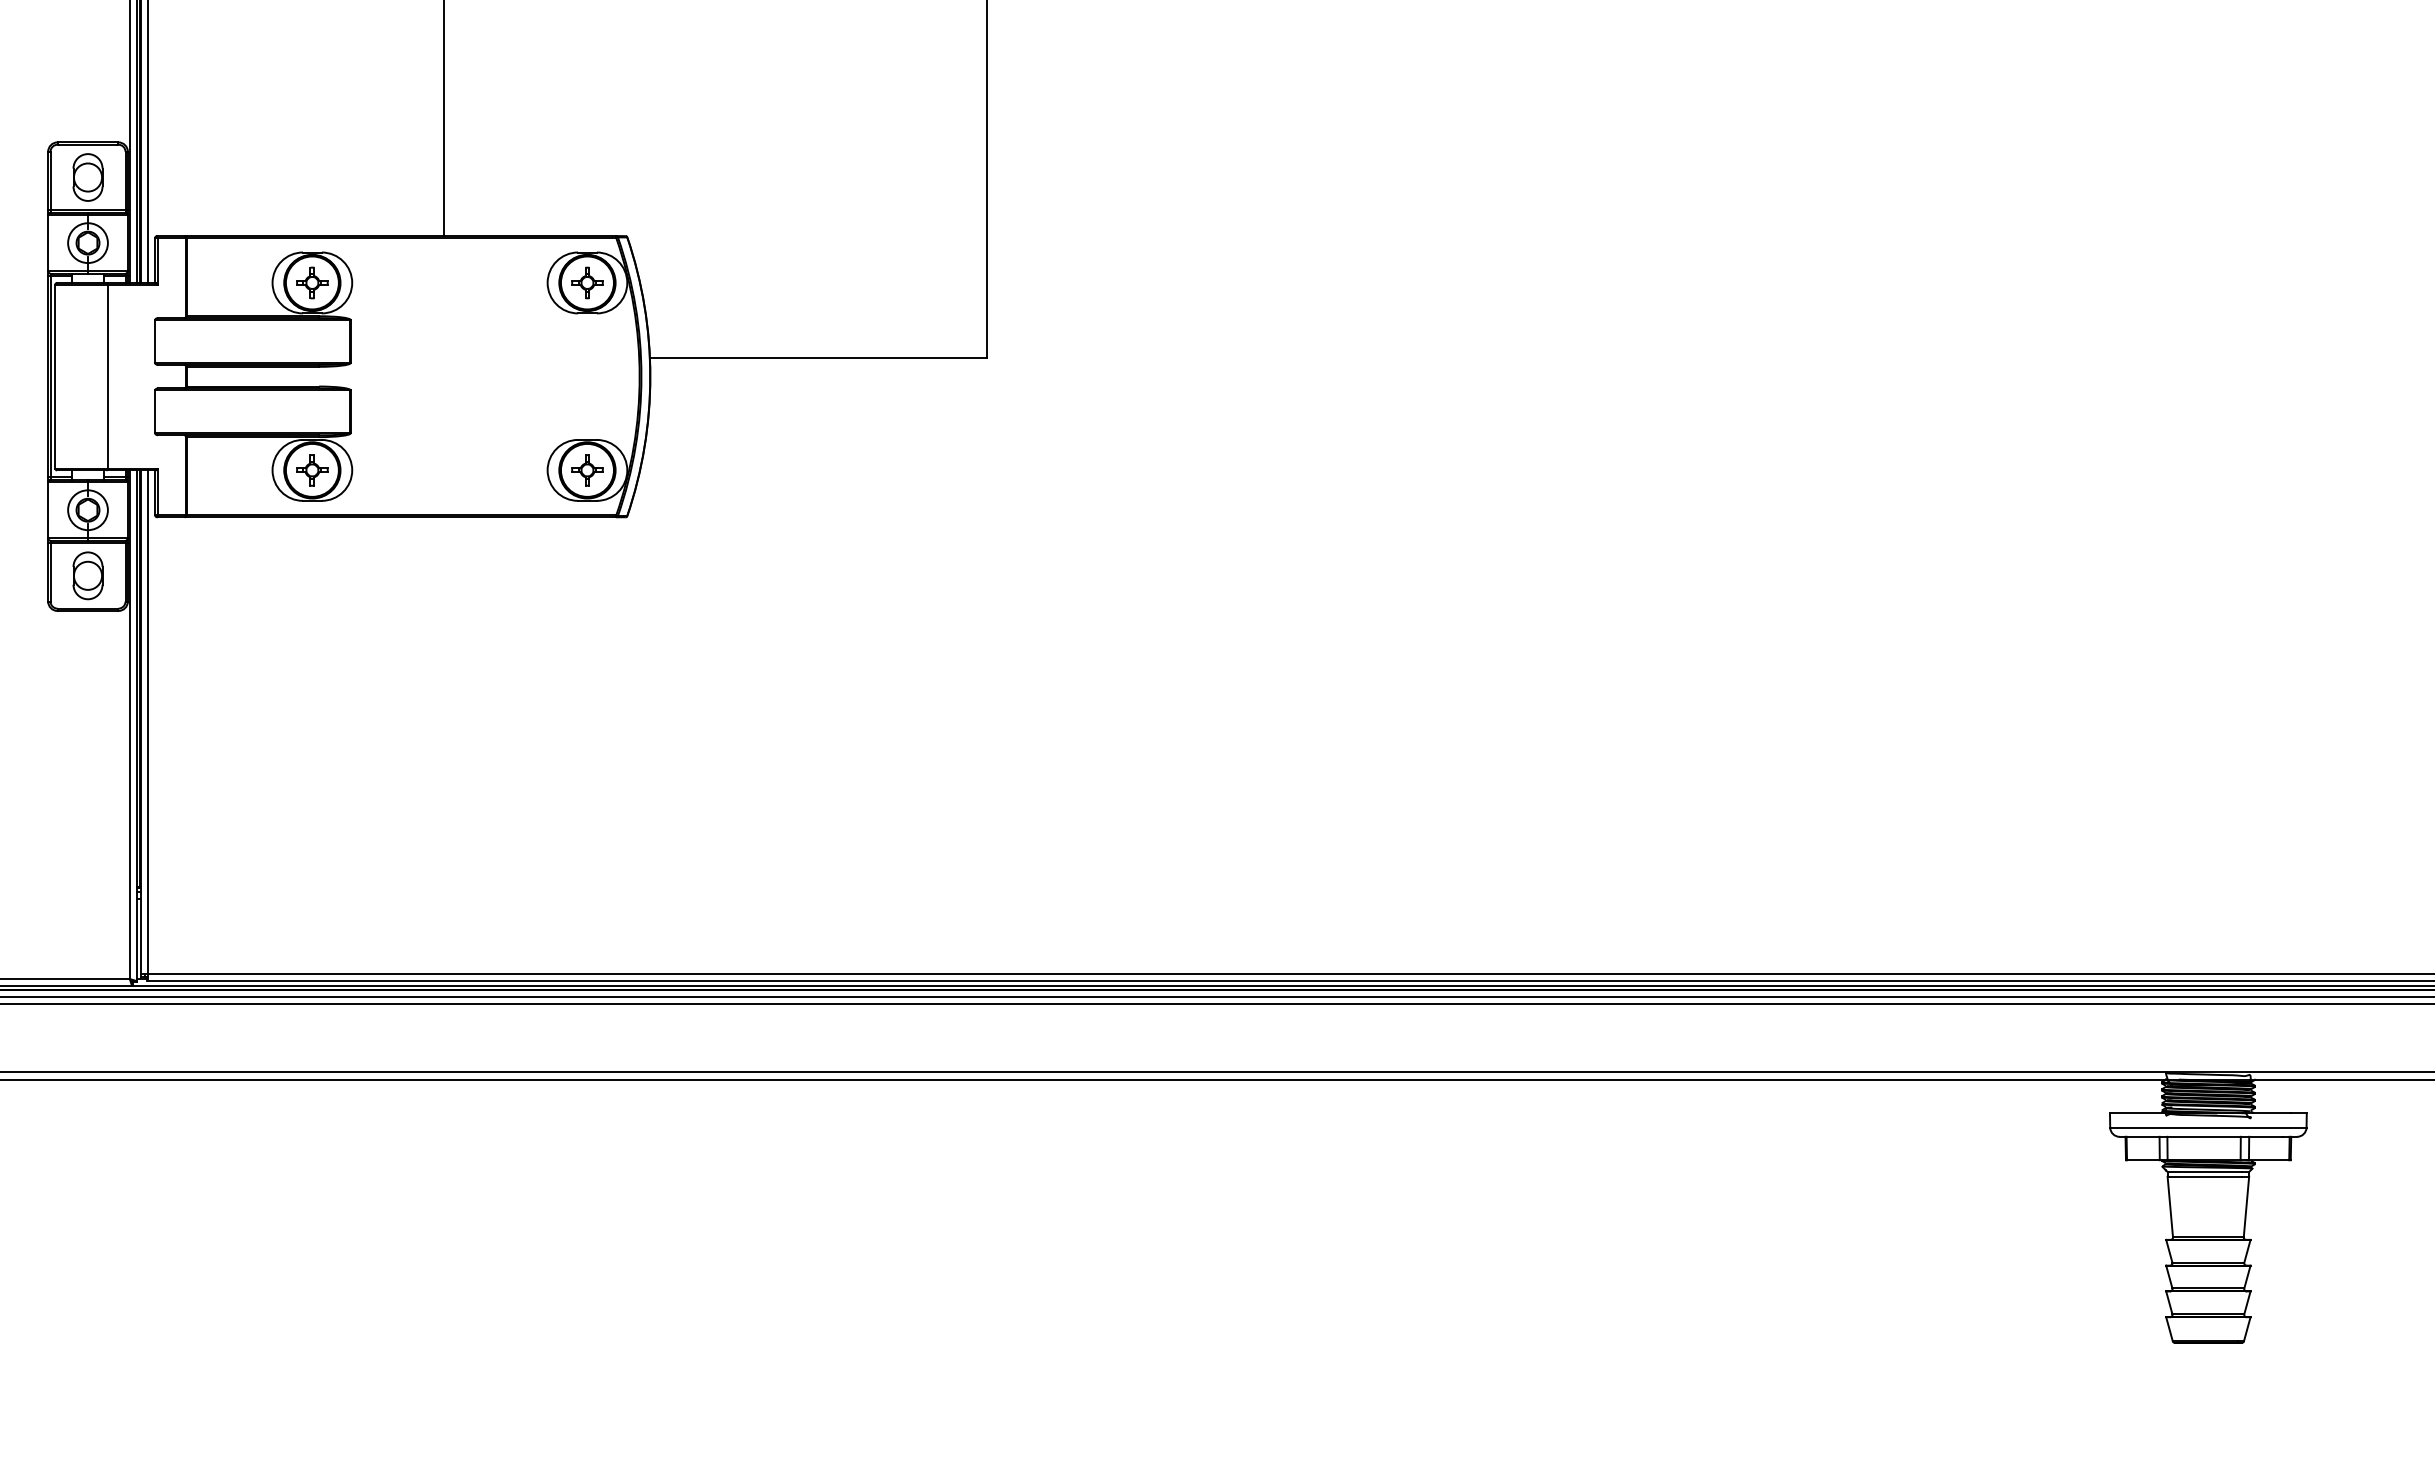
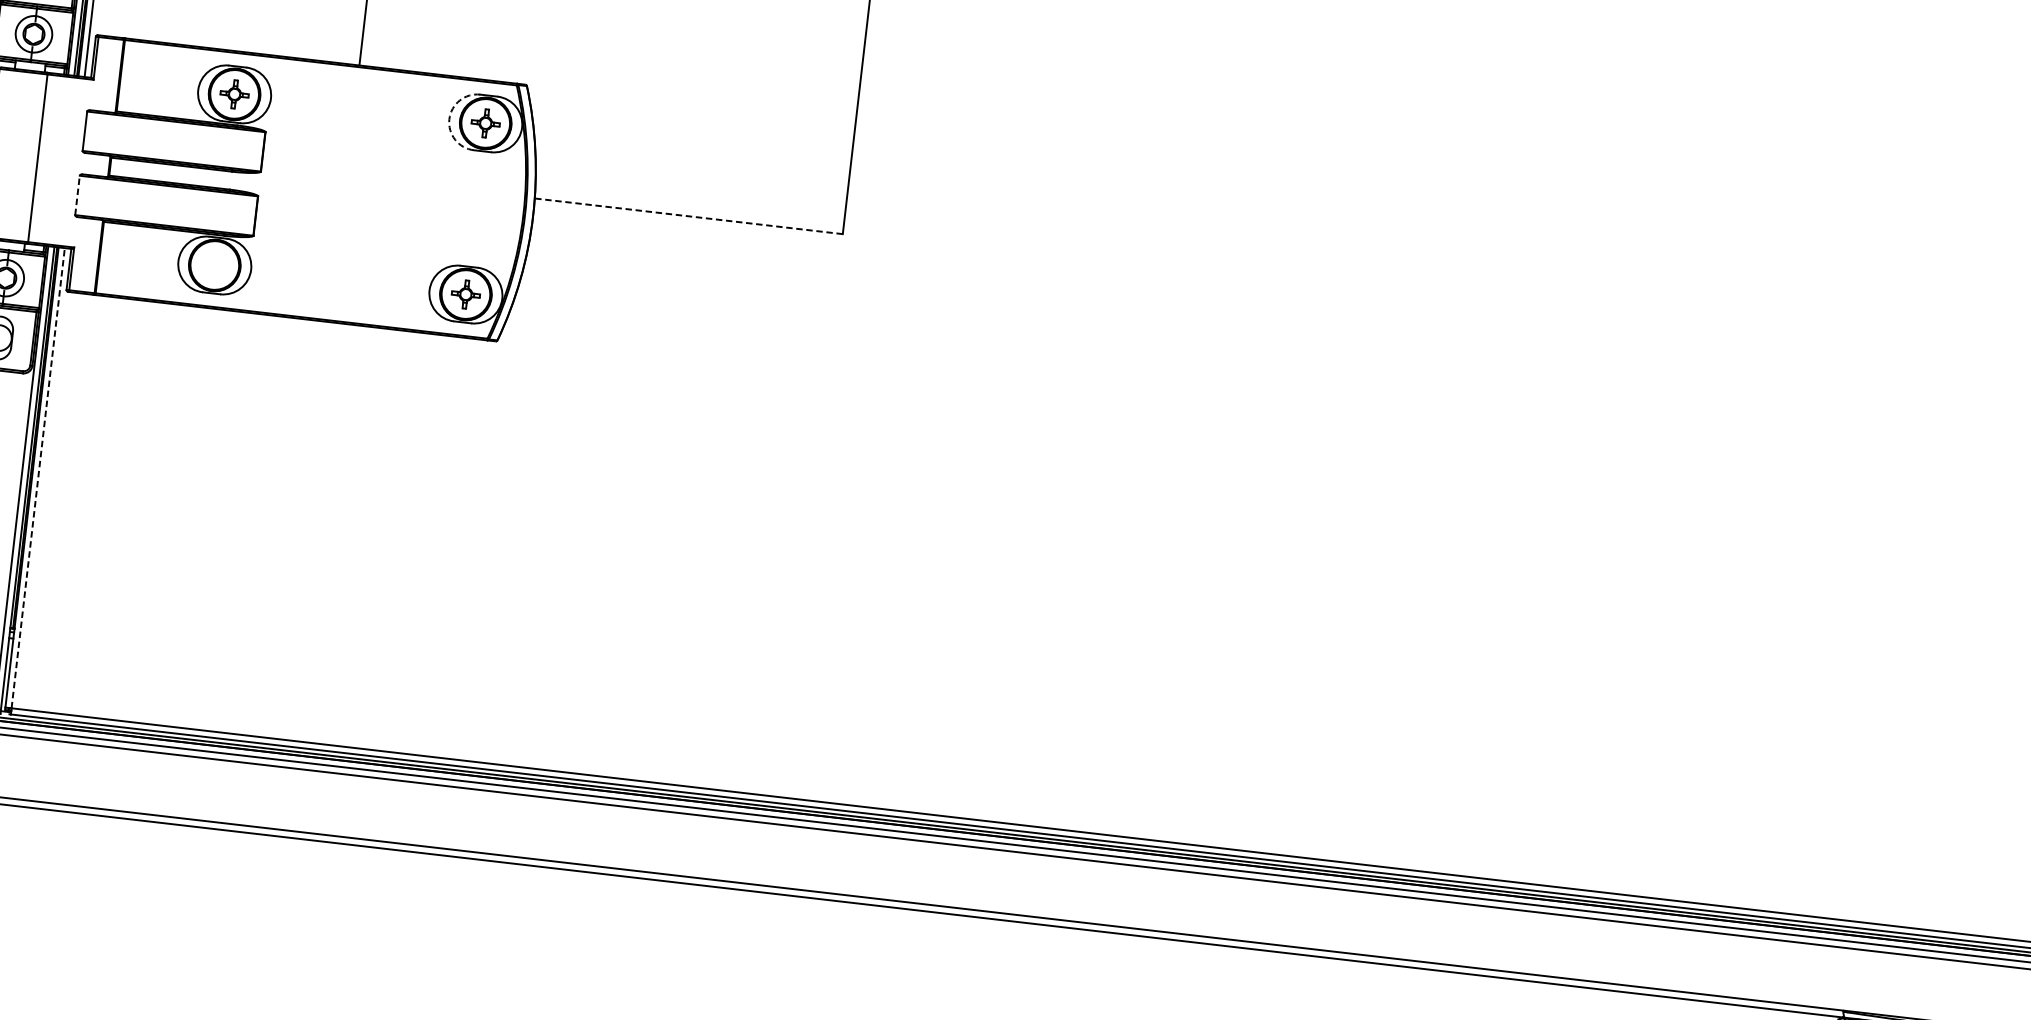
arc: (547, 282) -> (449, 118), solid -> dashed
line: (818, 357) -> (688, 215), solid -> dashed
line: (155, 411) -> (77, 195), solid -> dashed
part: (312, 470) -> (214, 265), removed
line: (148, 721) -> (38, 477), solid -> dashed

